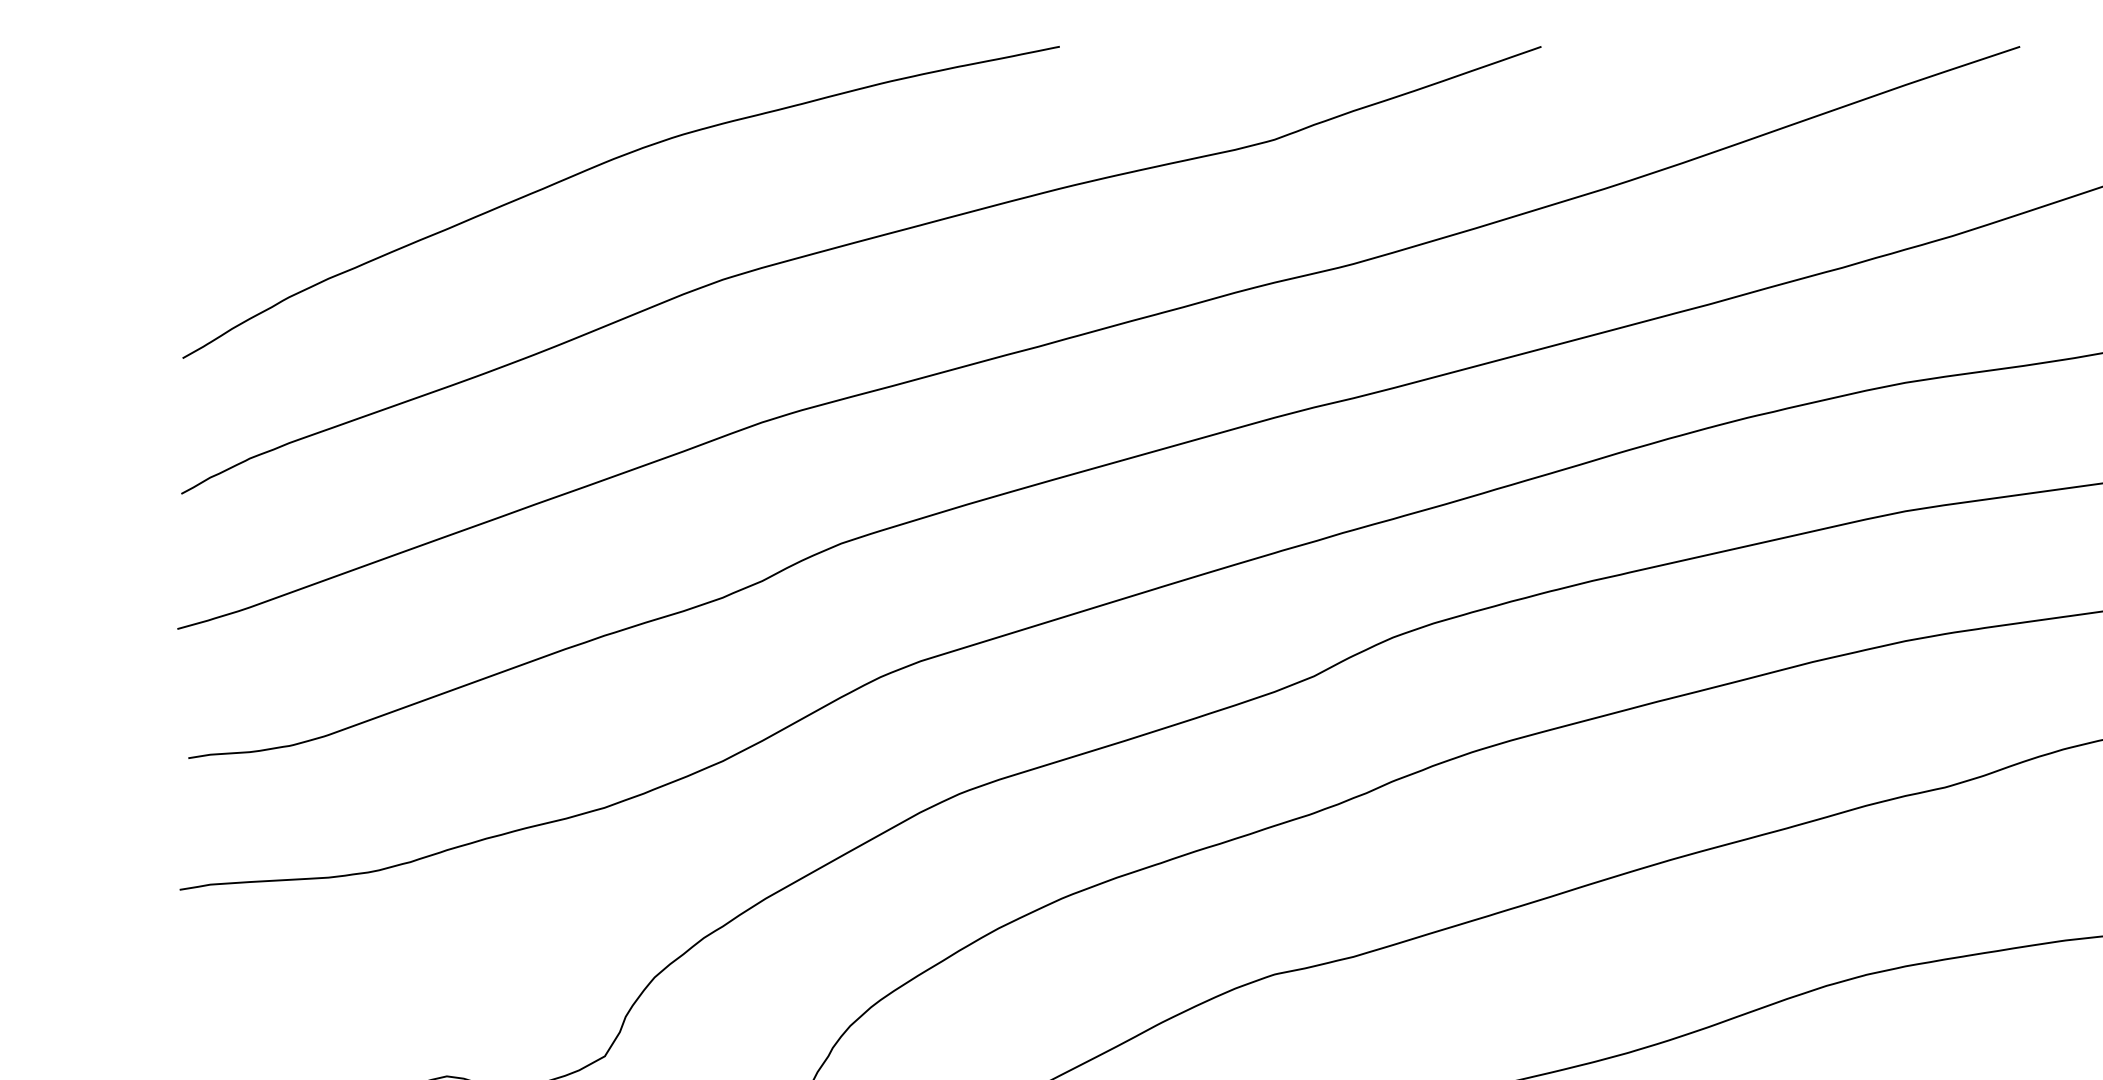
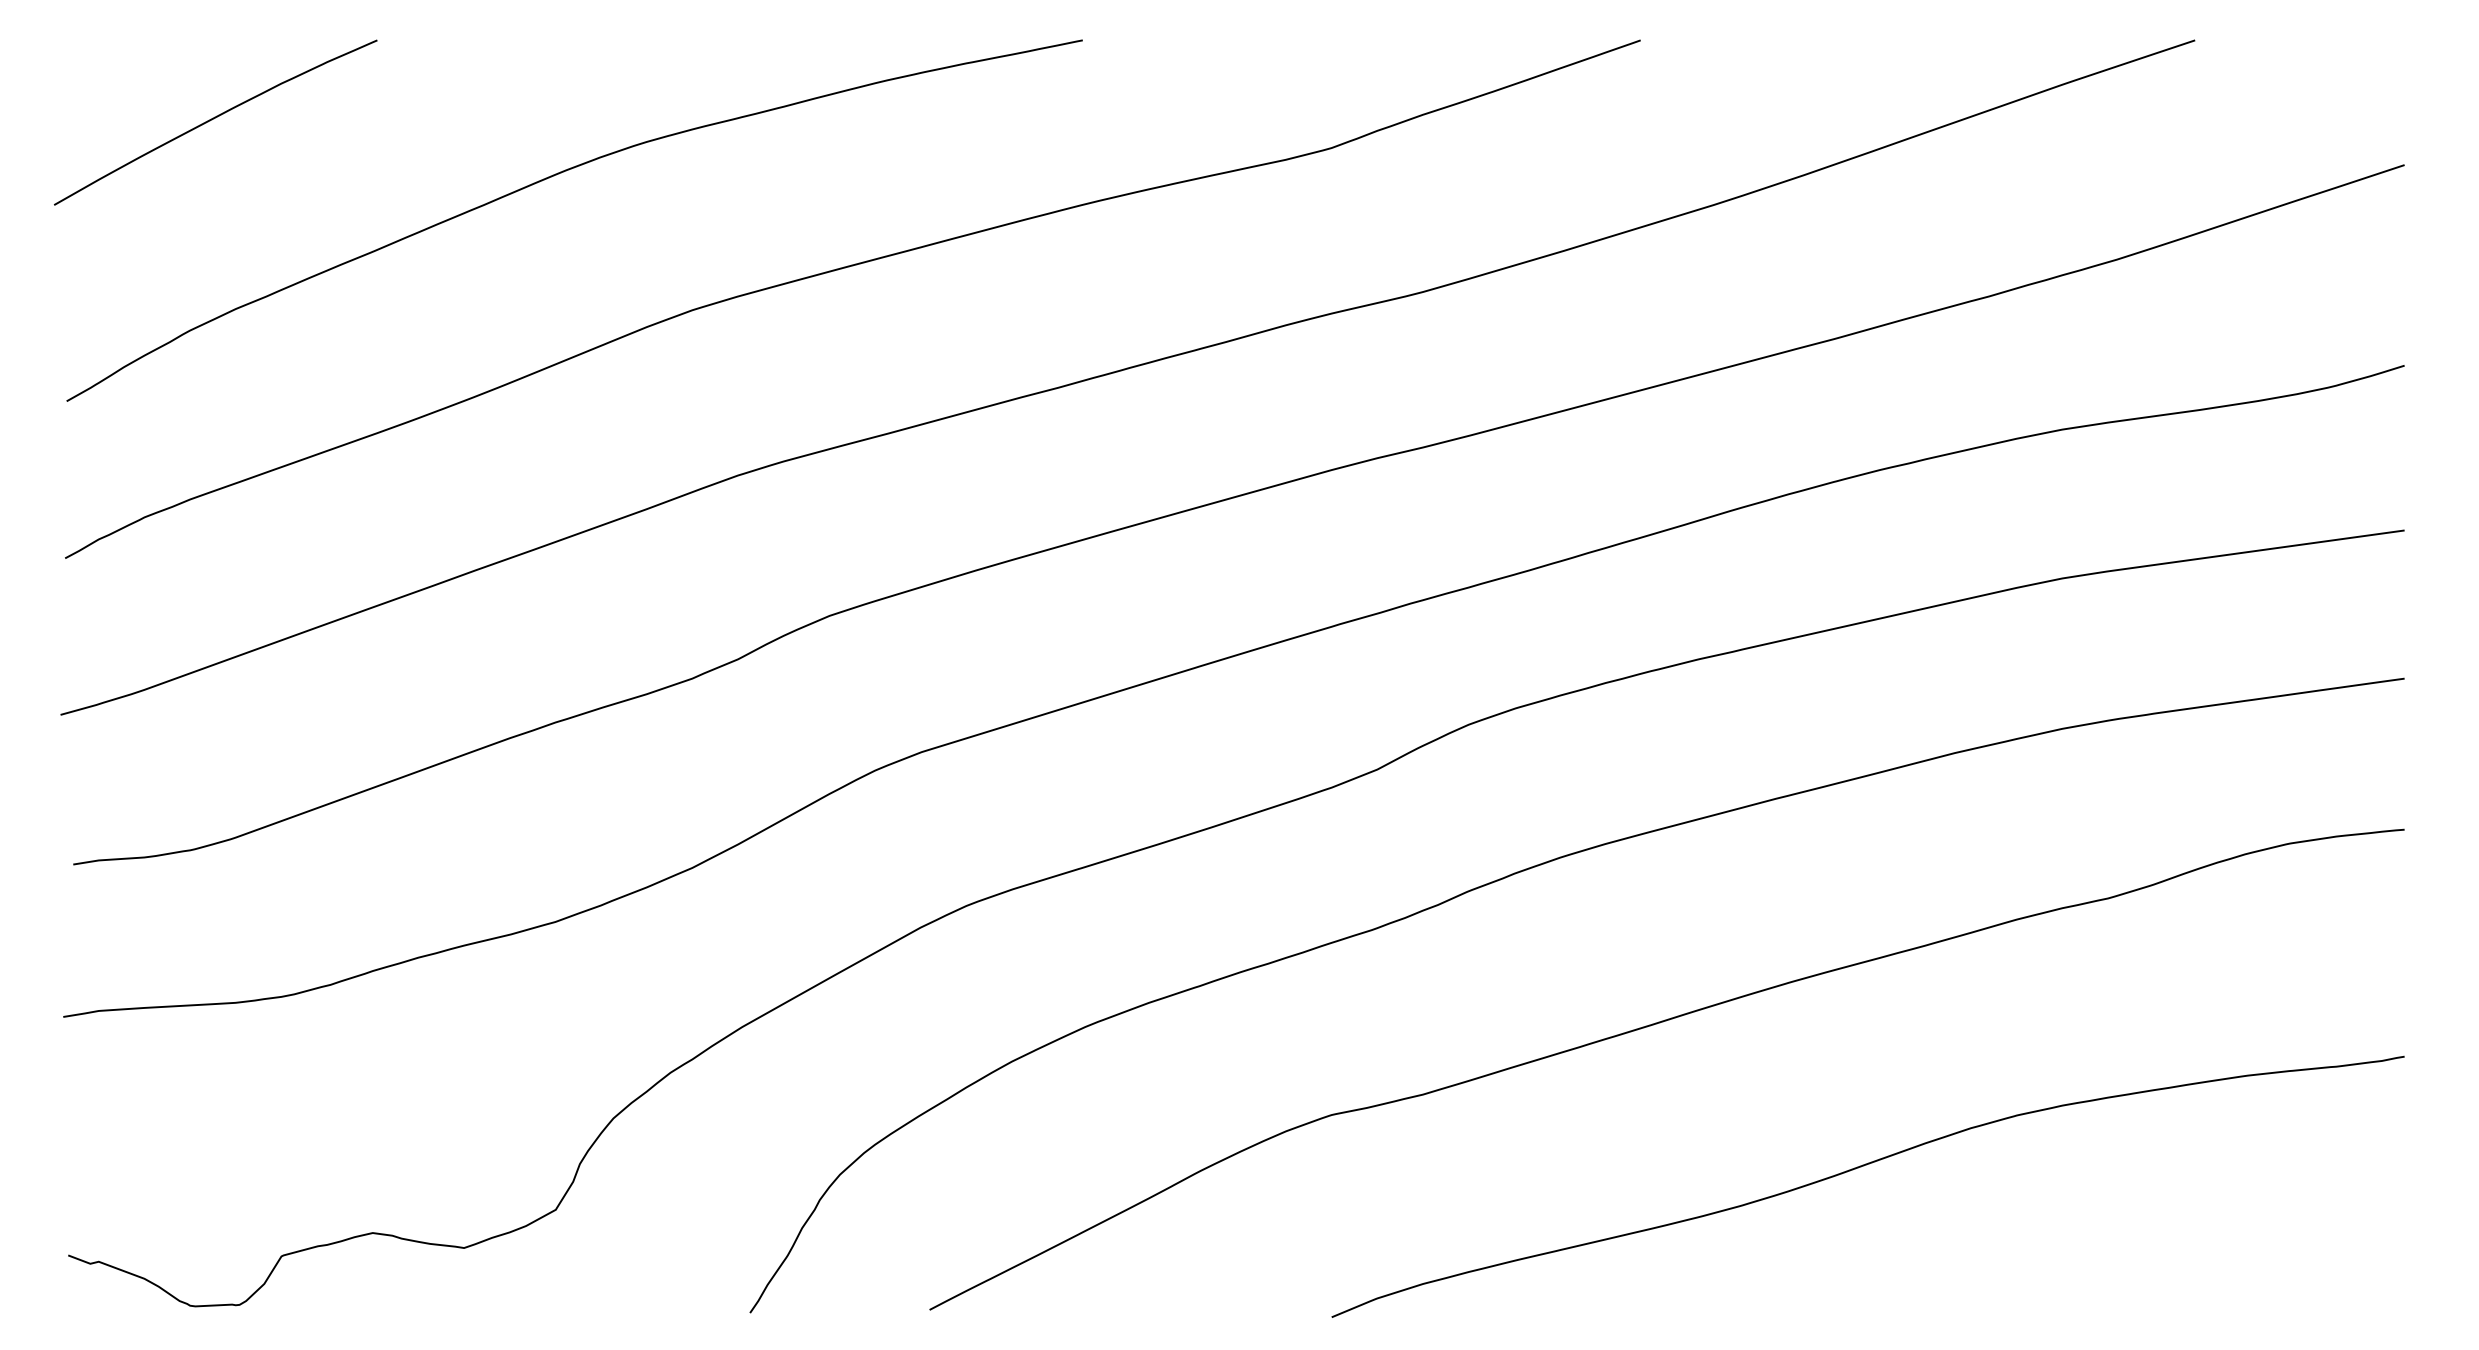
curve: (309, 115) -> (213, 119), added

